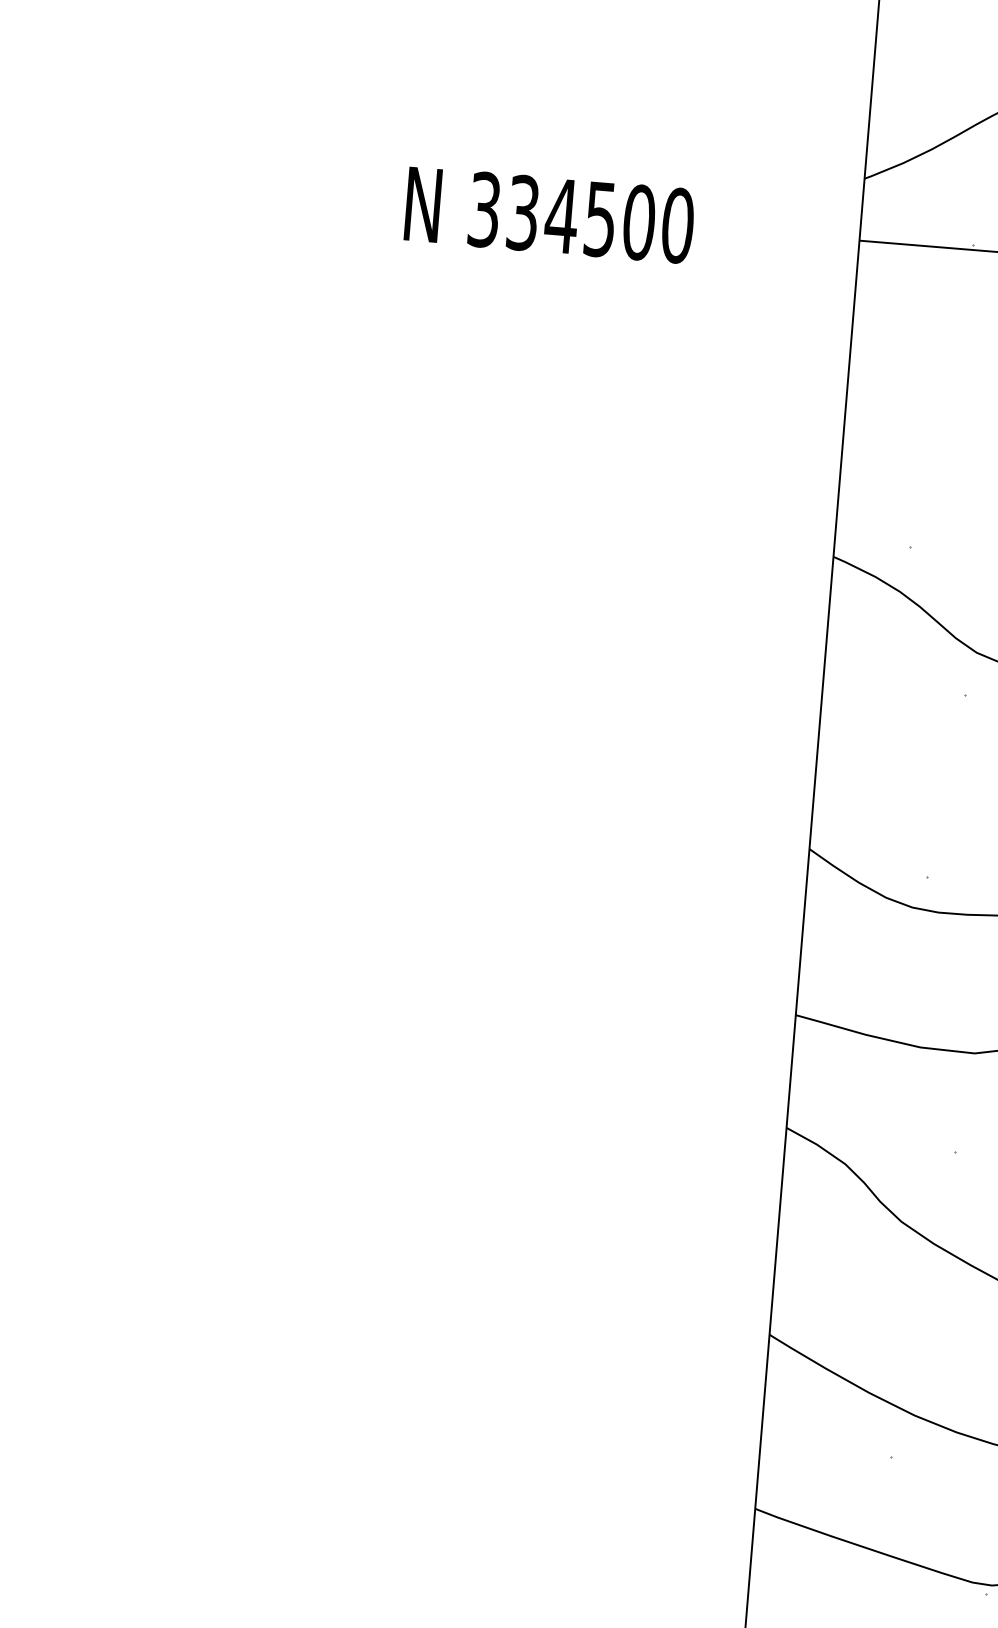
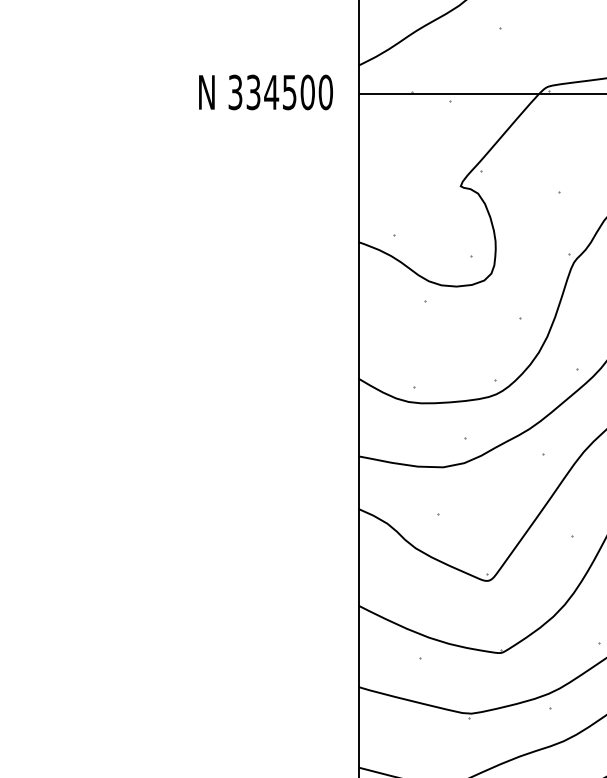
text: (548, 215) -> (265, 92), moved

